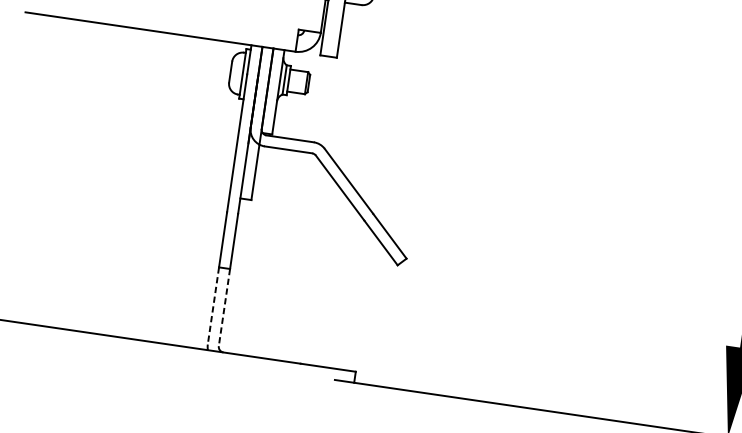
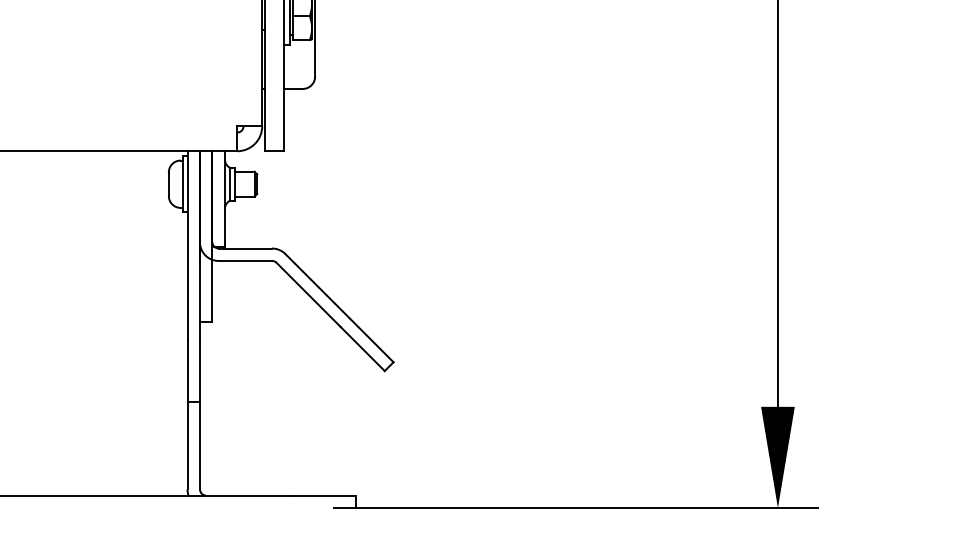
line: (213, 305) -> (187, 445), dashed -> solid
line: (224, 307) -> (199, 445), dashed -> solid

